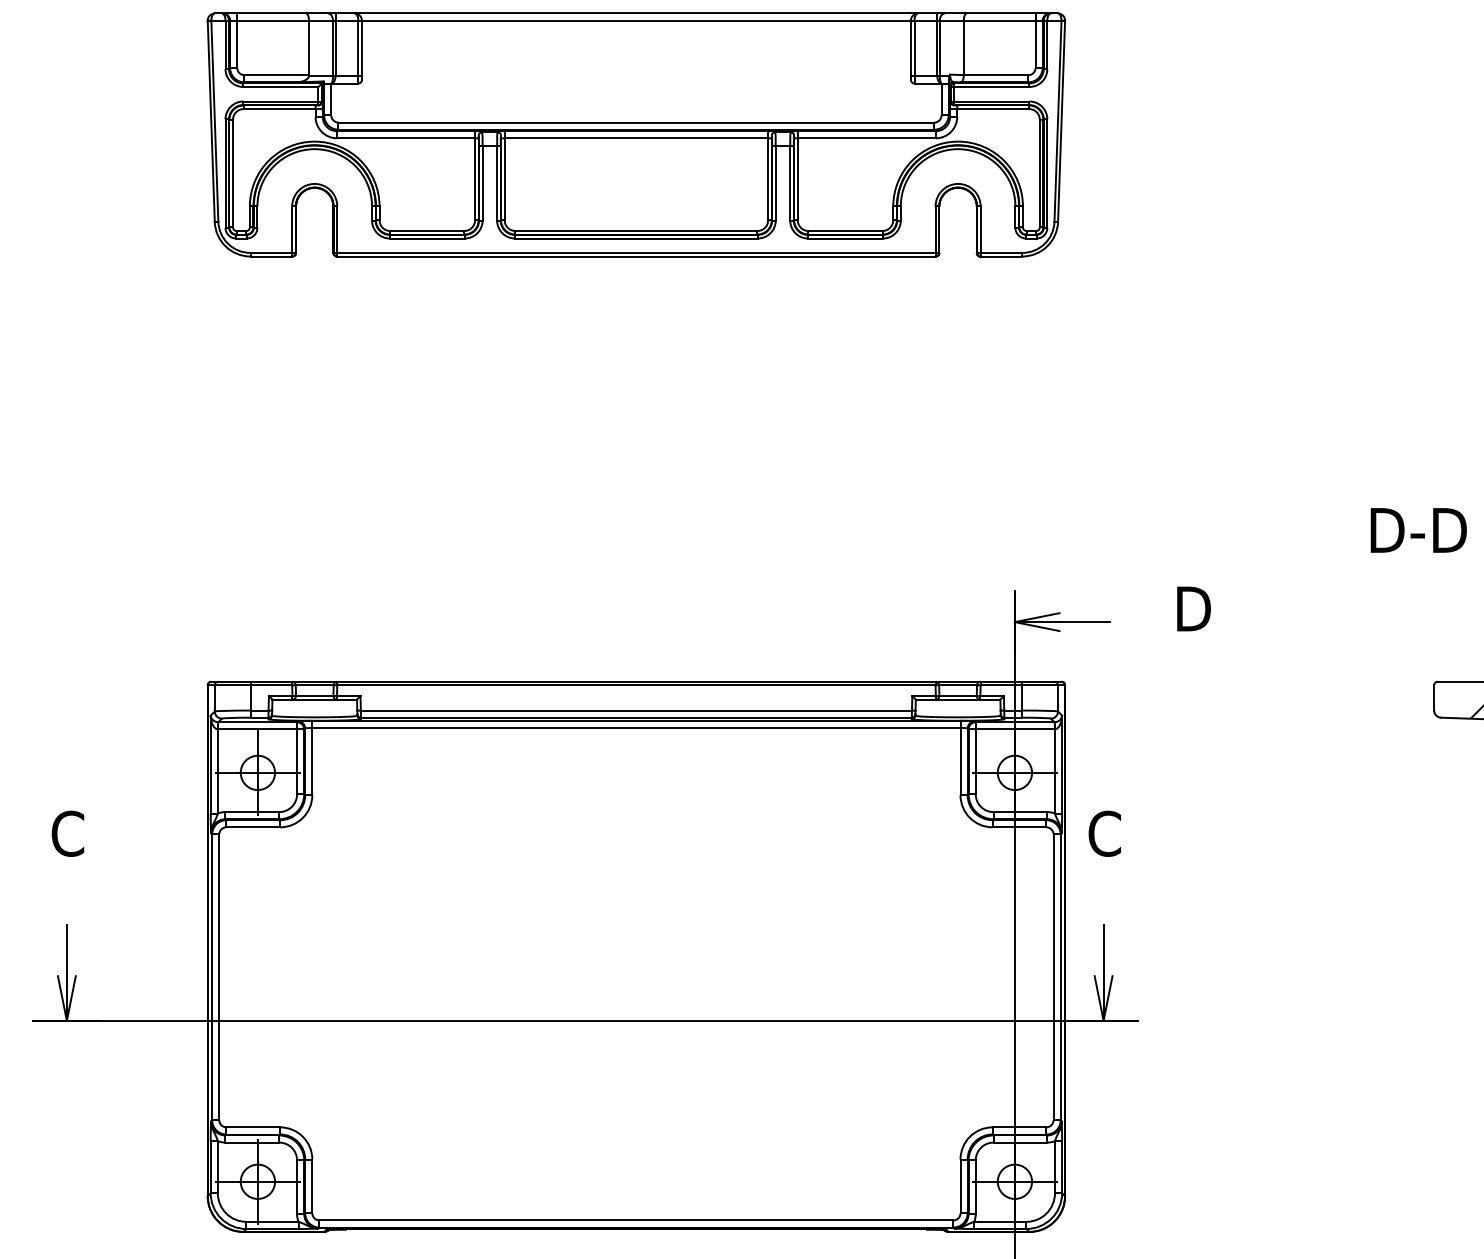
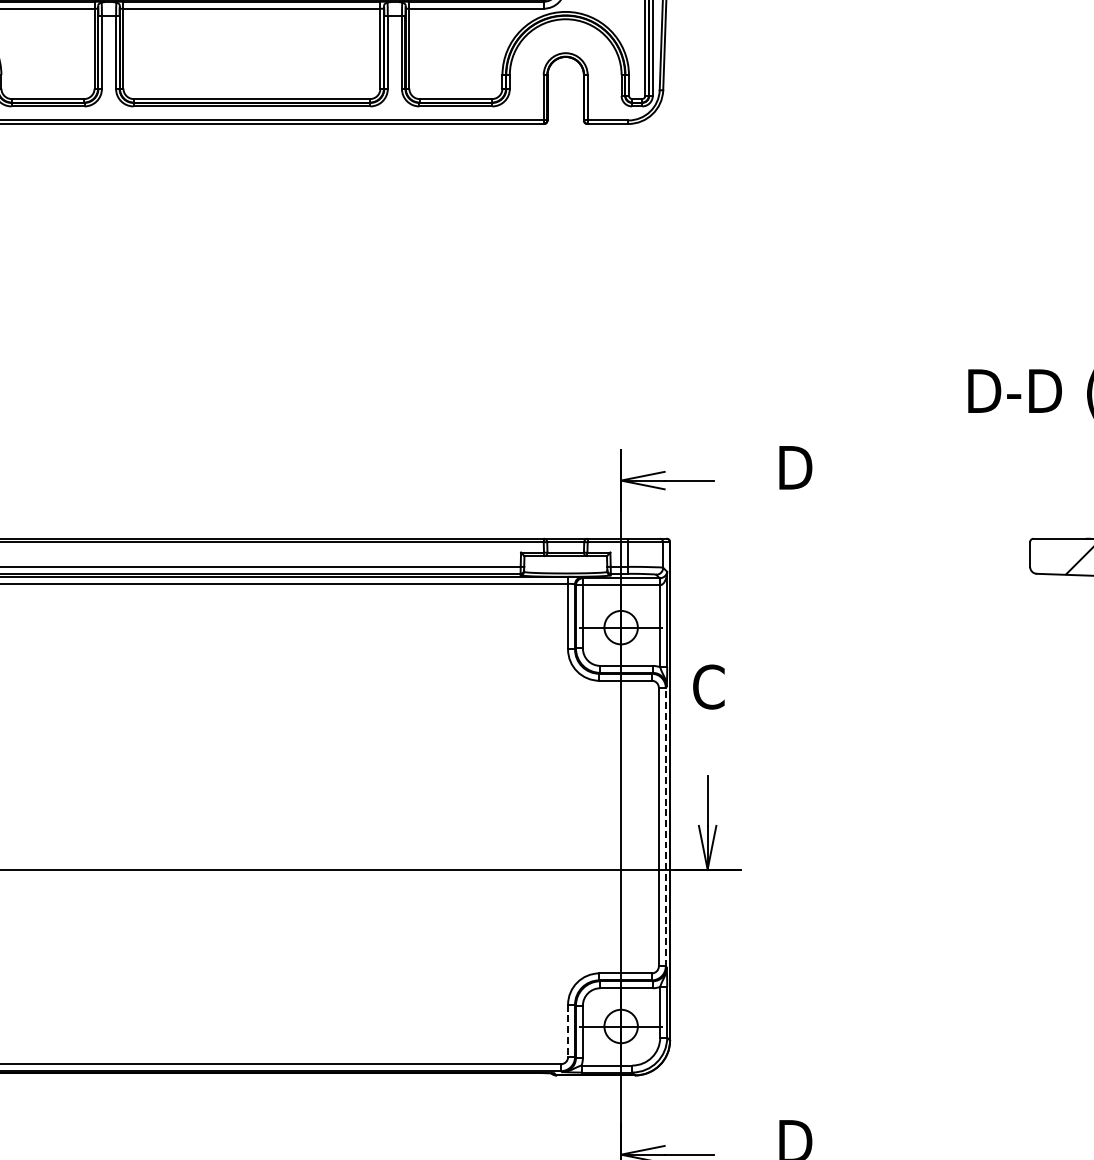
line: (1060, 977) -> (665, 827), solid -> dashed
line: (960, 1186) -> (568, 1031), solid -> dashed

